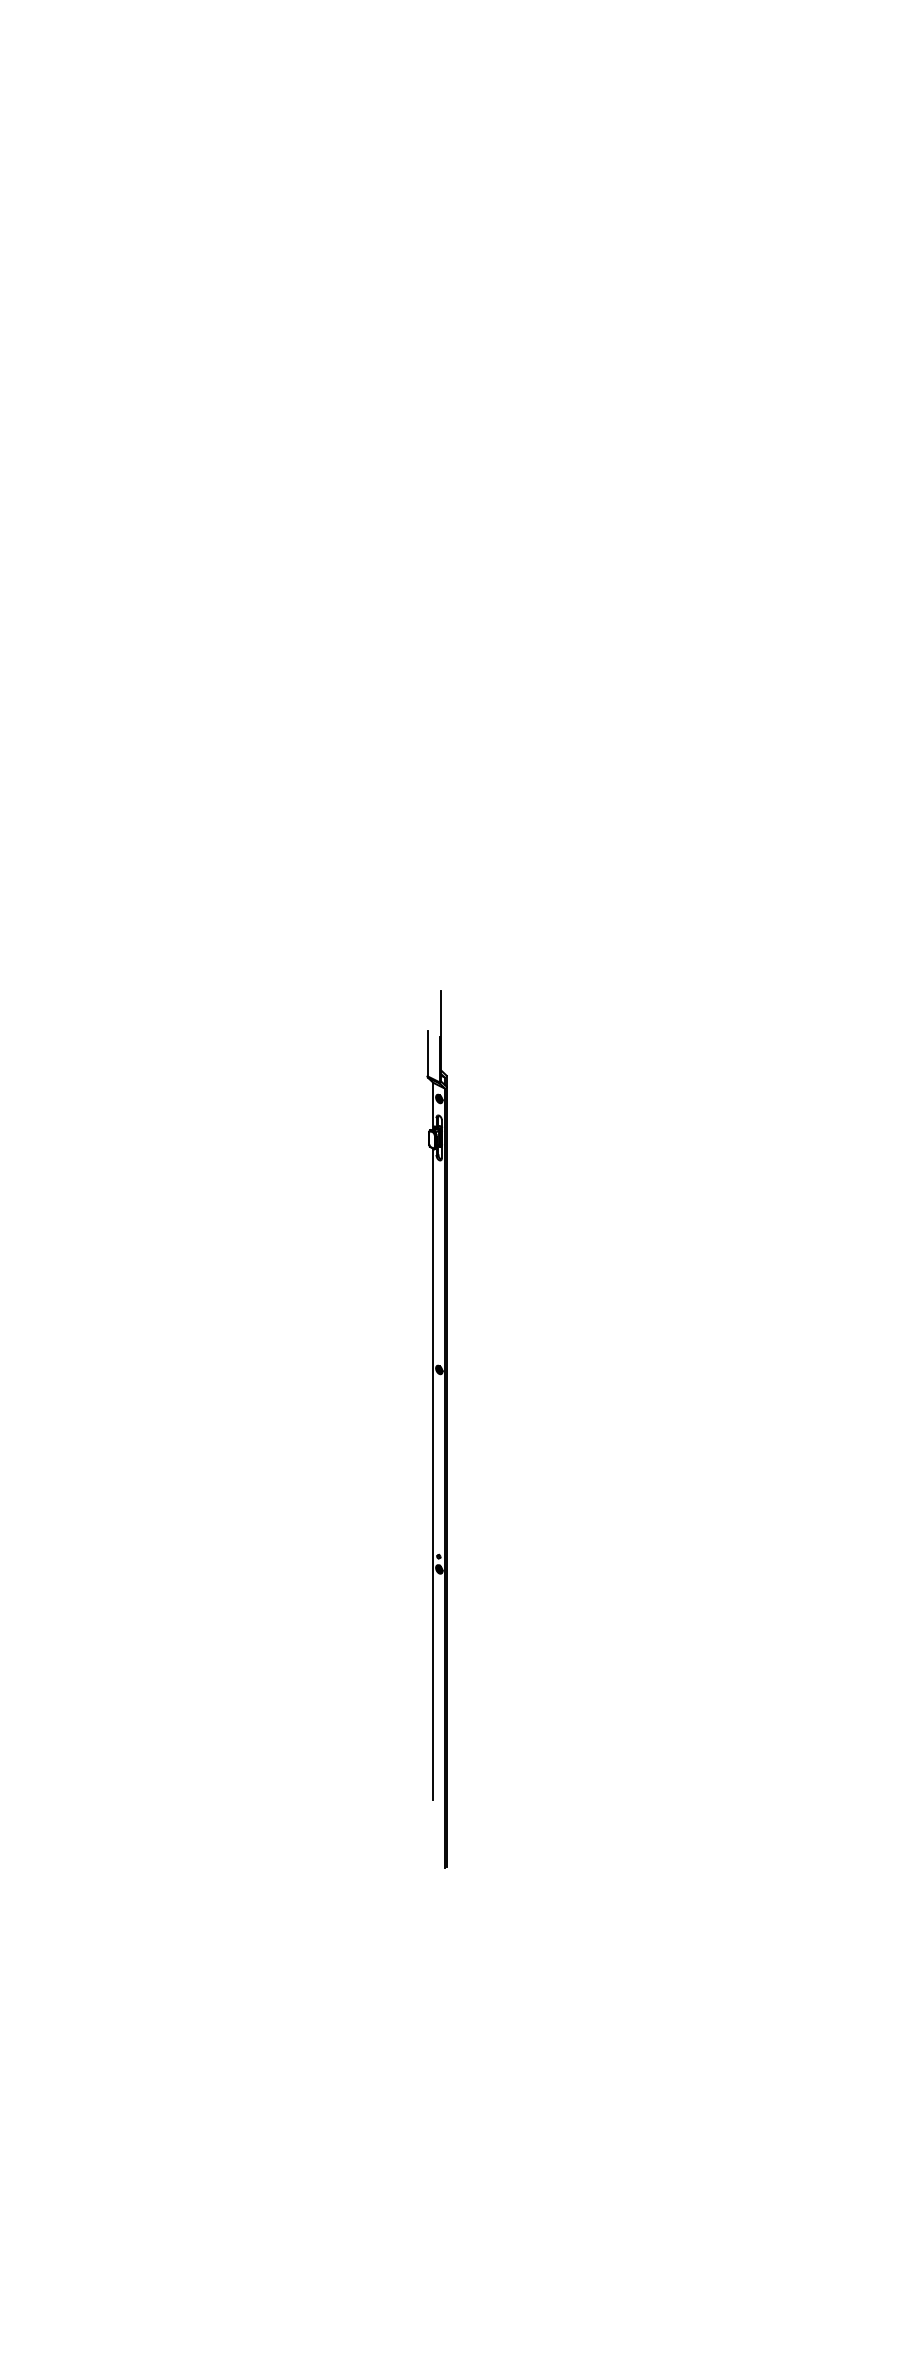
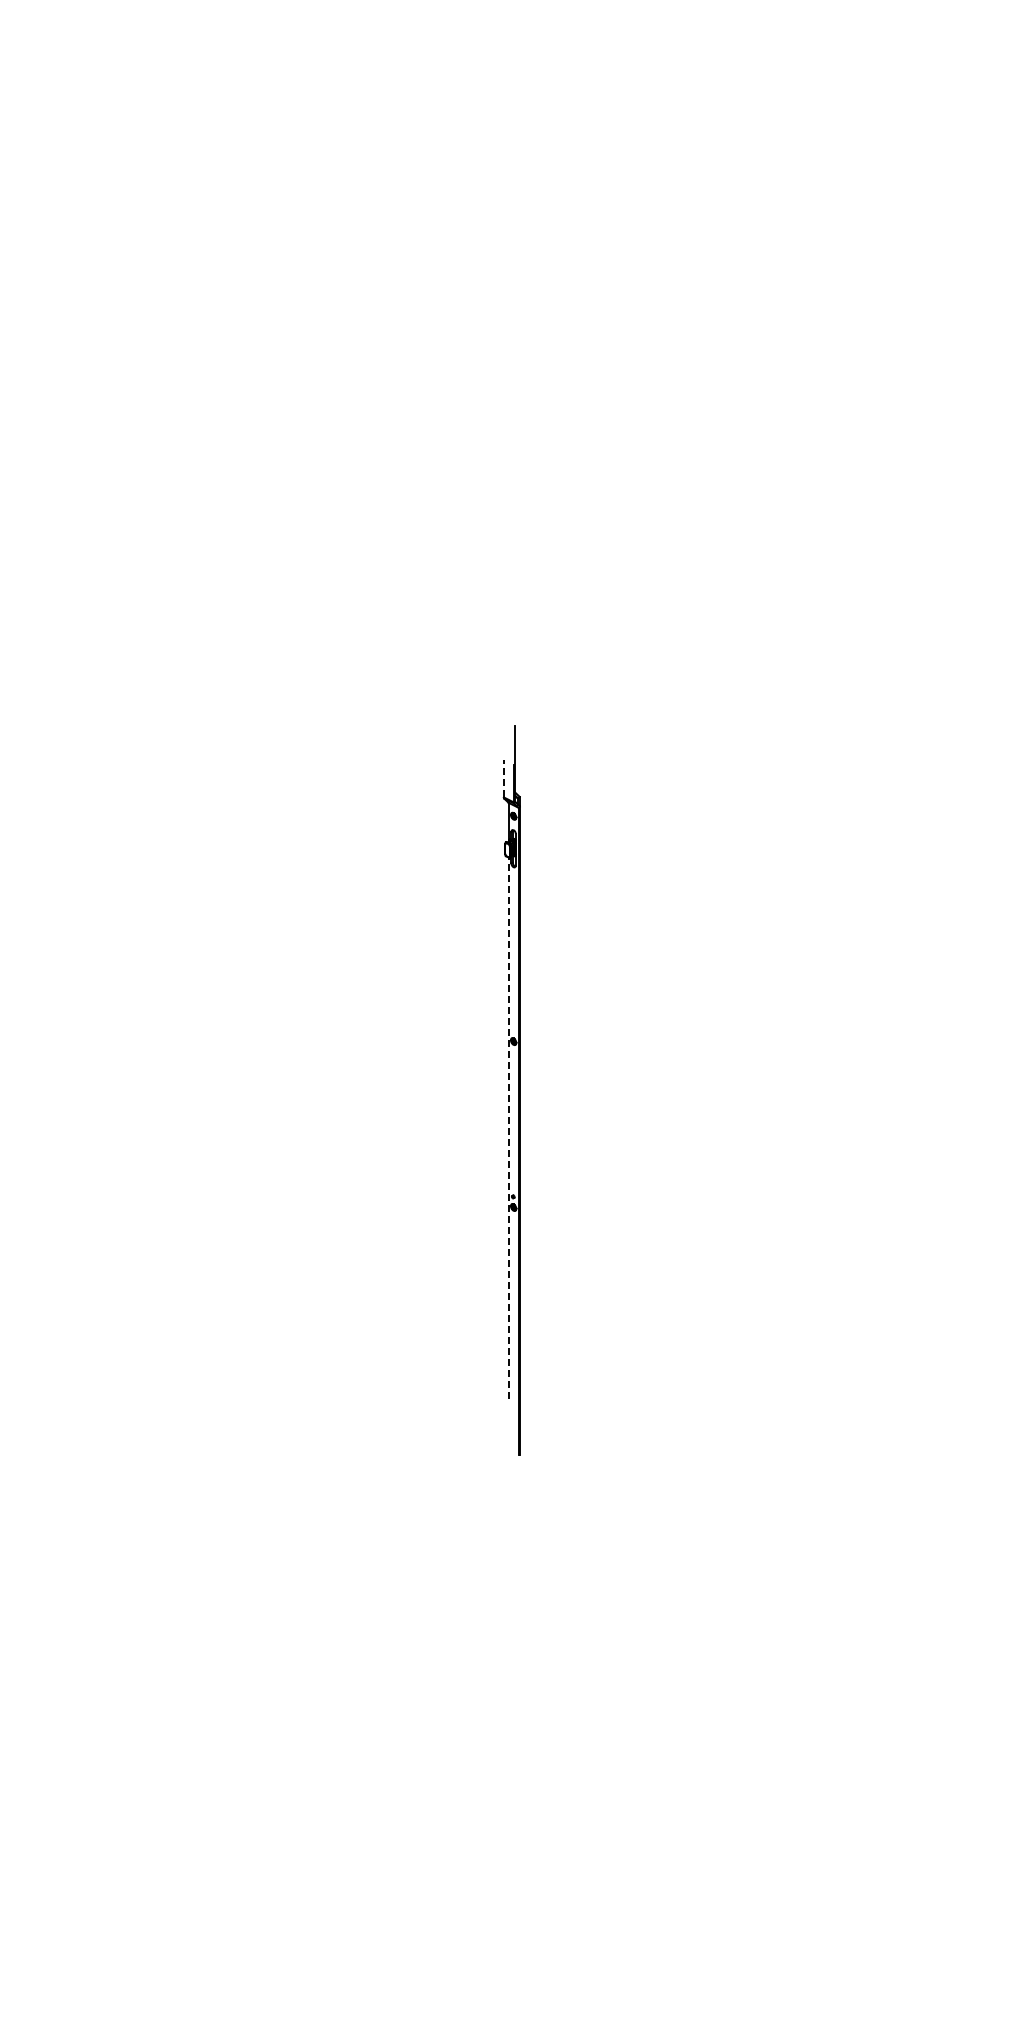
line: (427, 1053) -> (503, 778), solid -> dashed
line: (433, 1474) -> (508, 1128), solid -> dashed

